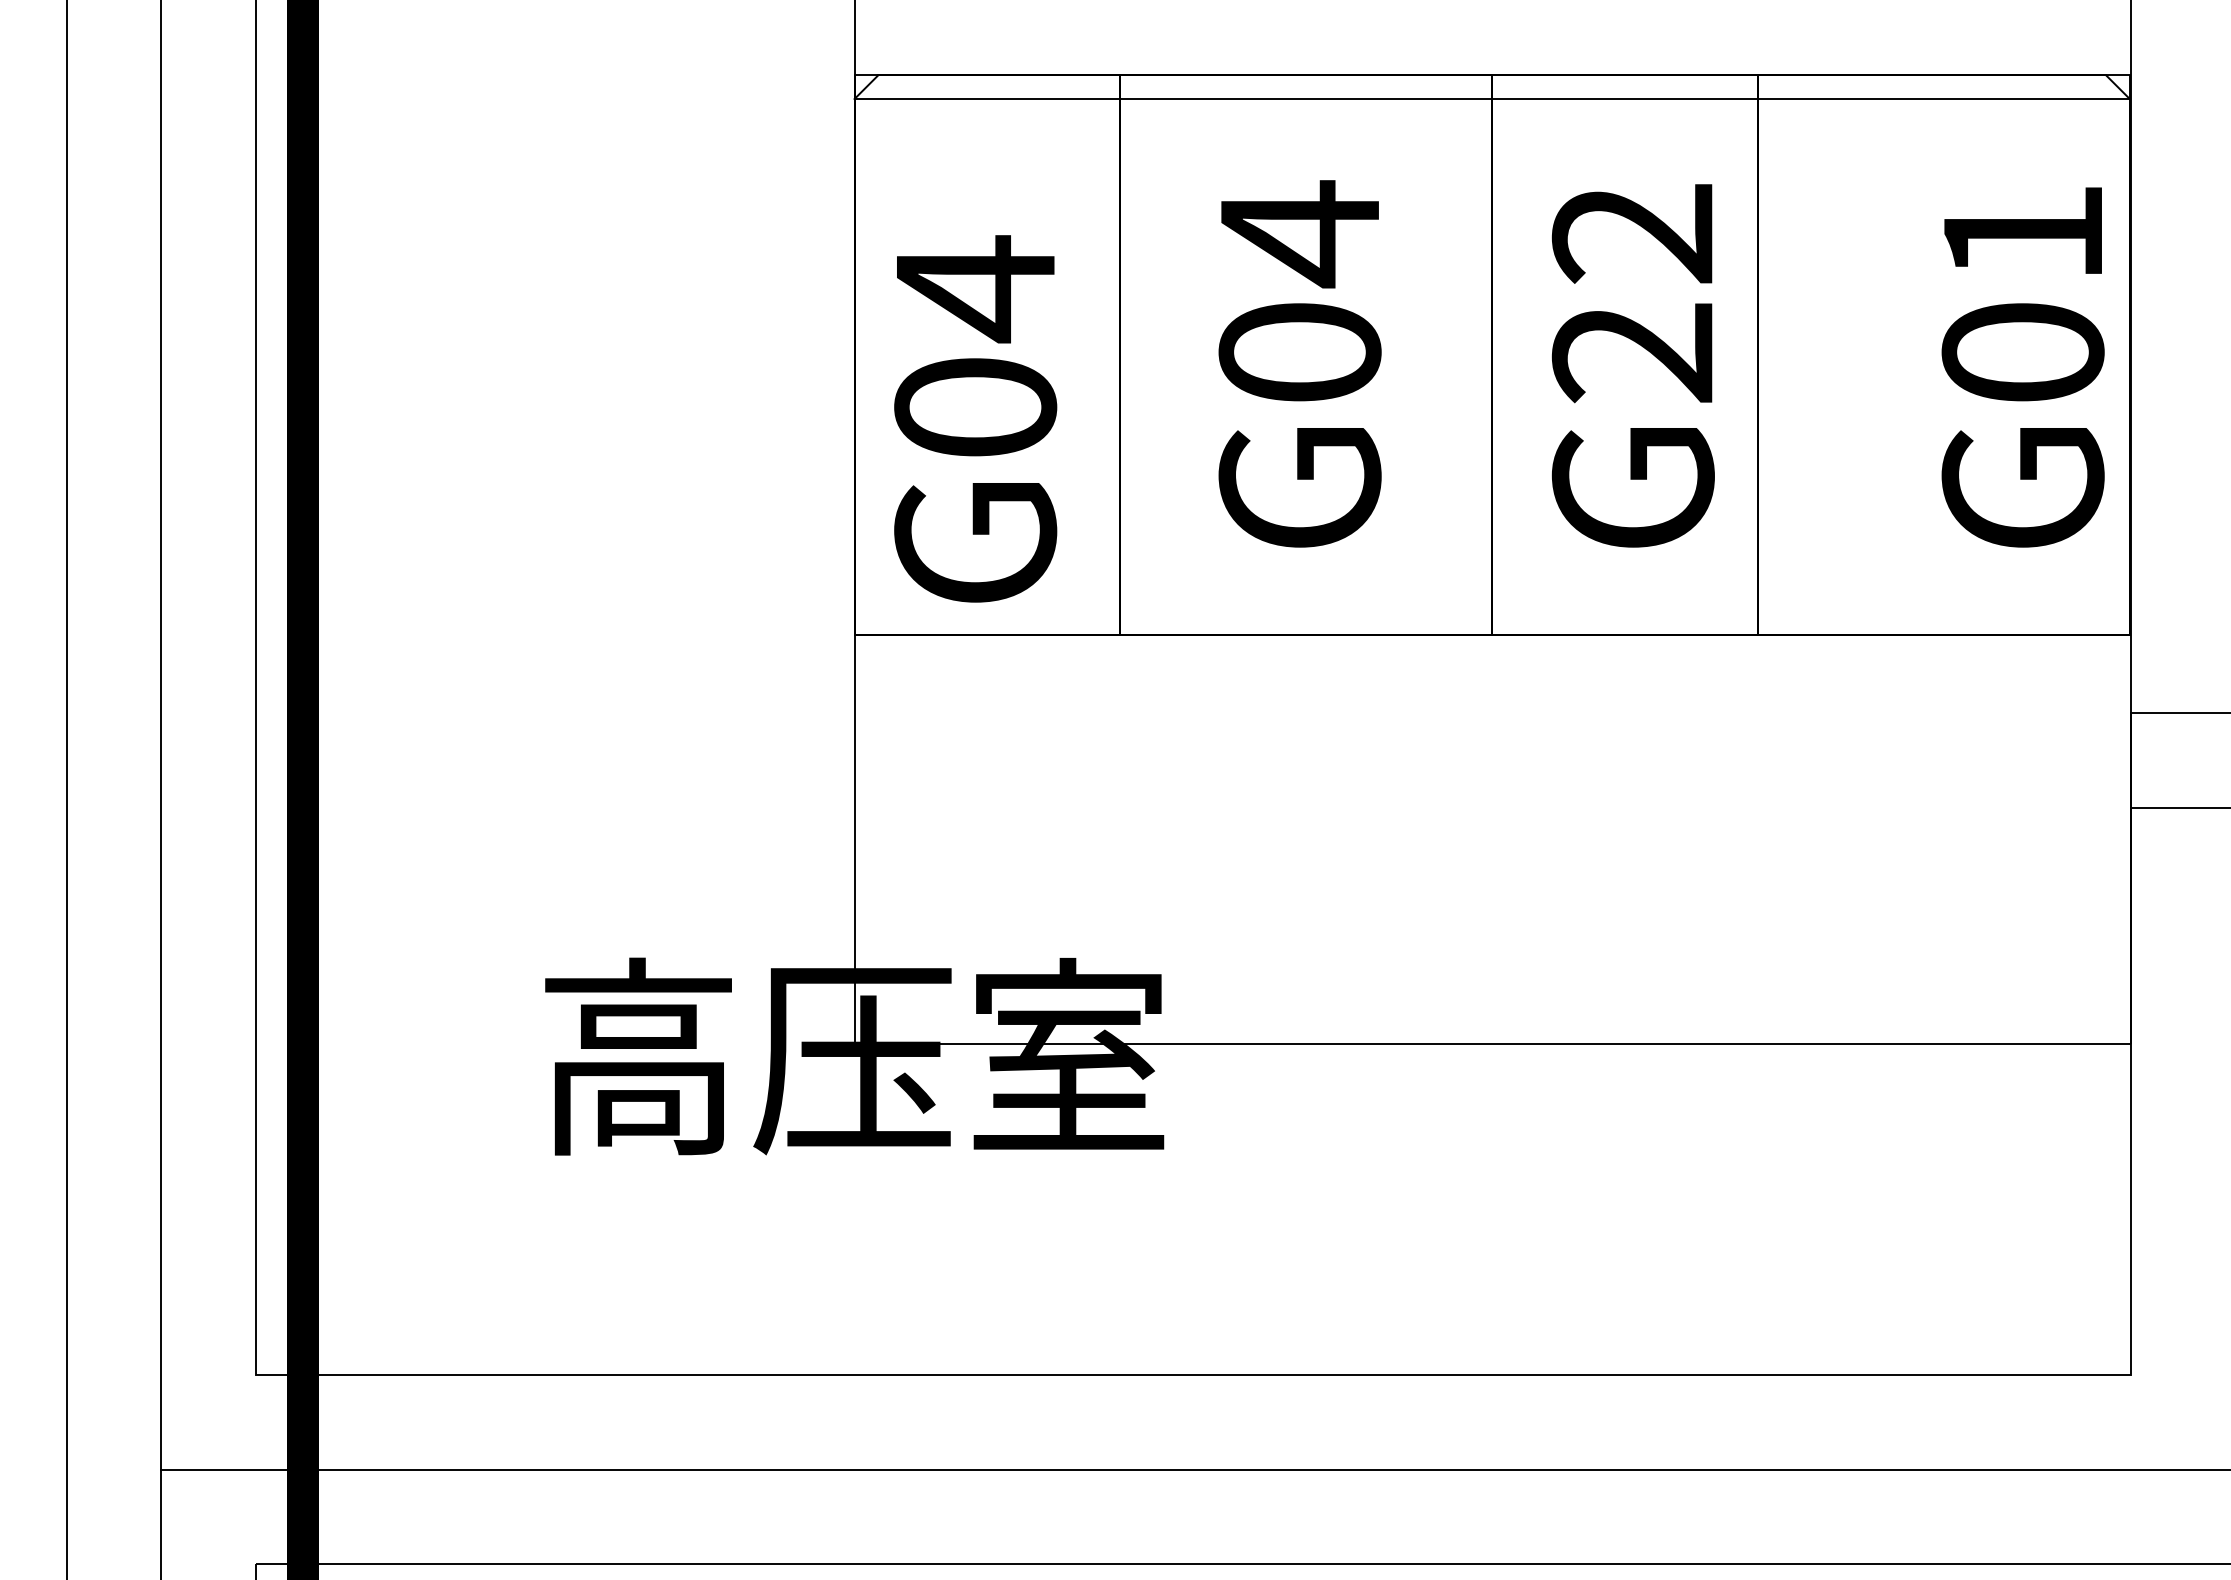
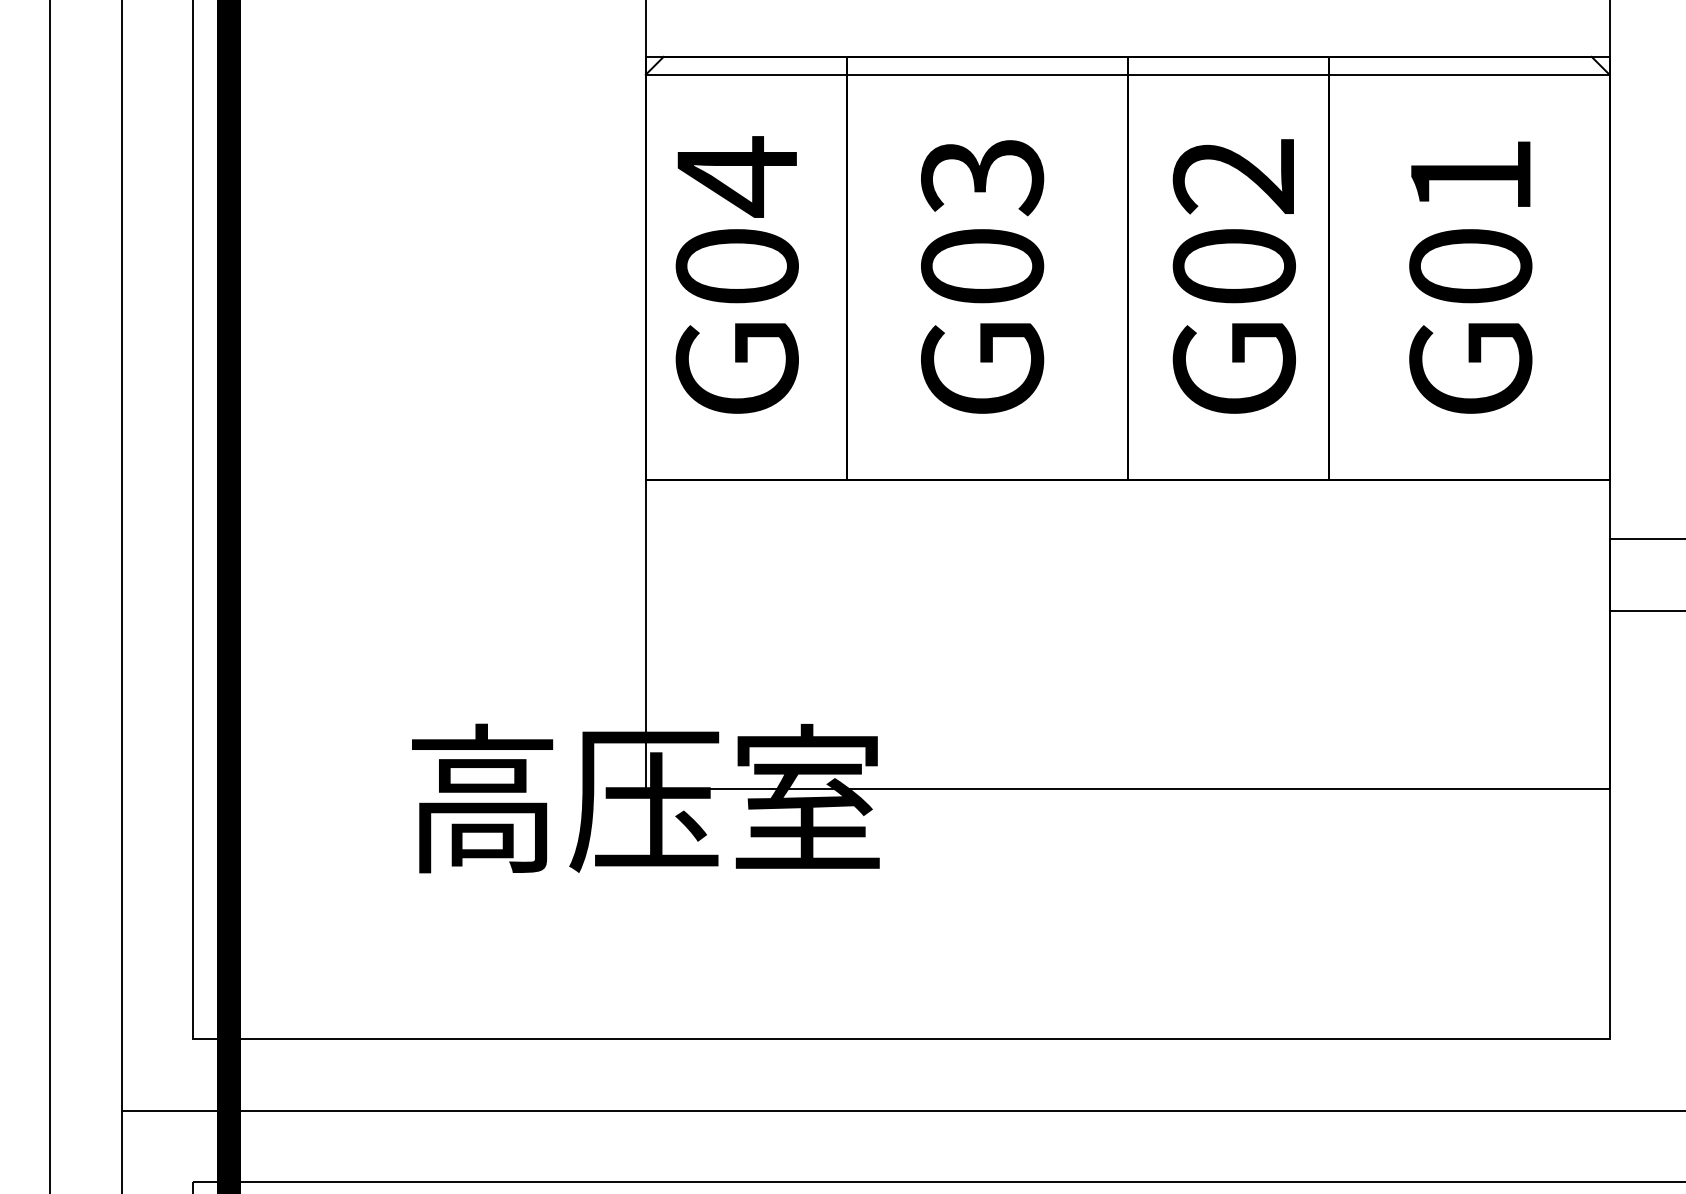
text: (1299, 234) -> (982, 177), G04 -> G03
text: (1632, 353) -> (1233, 267), G22 -> G02
text: (2022, 367) -> (1470, 277), moved
text: (975, 418) -> (737, 274), moved

